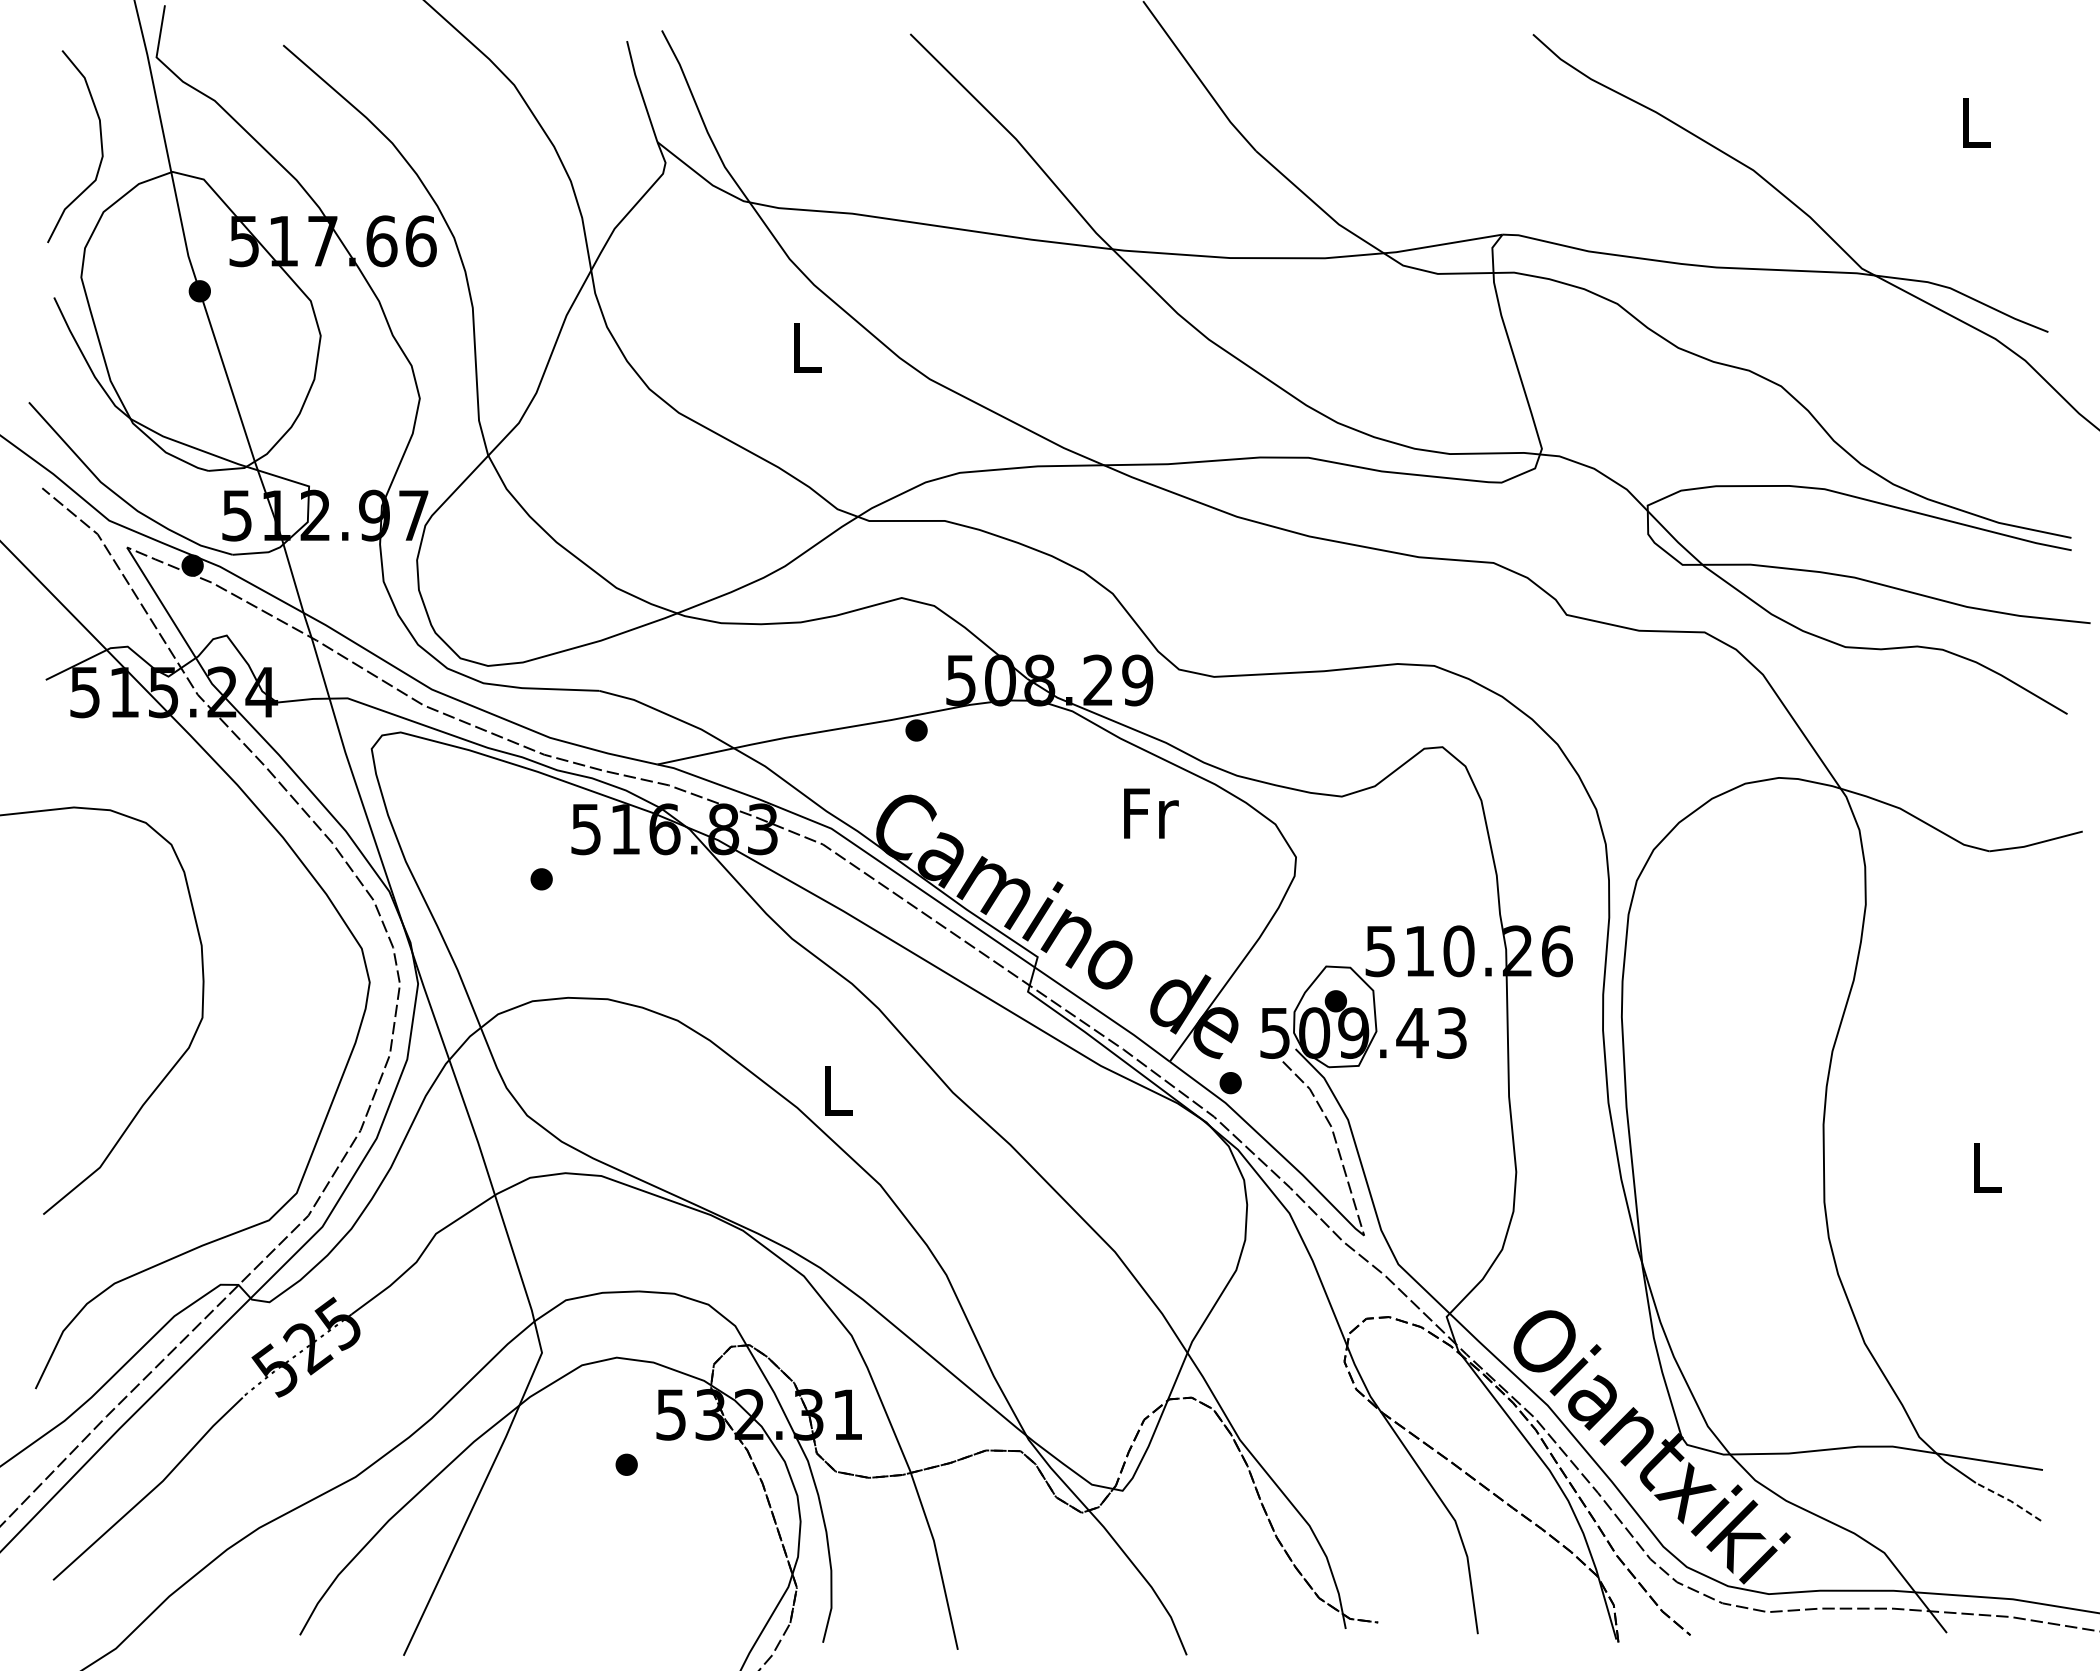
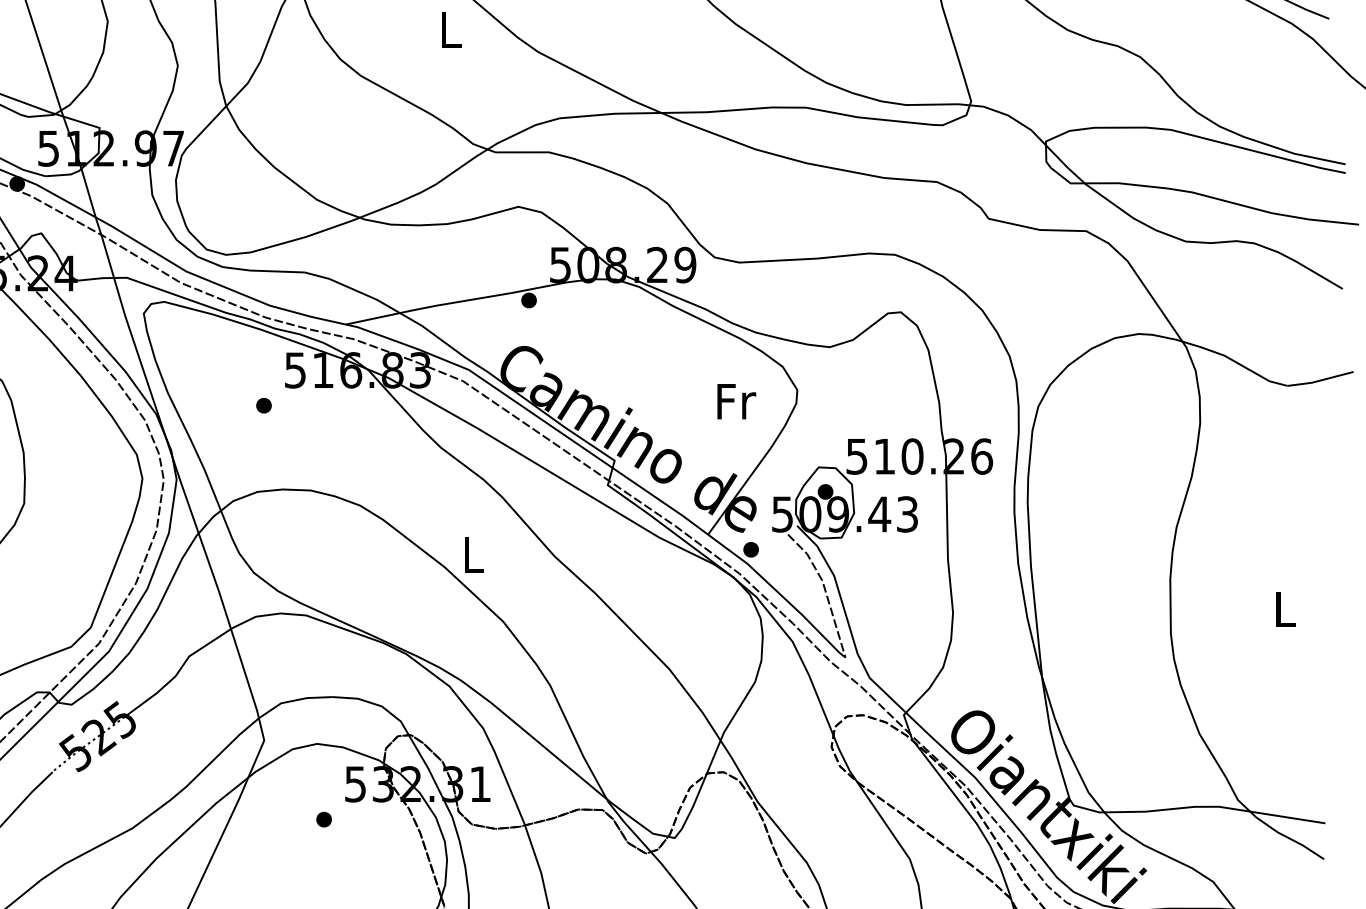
text: (1151, 813) -> (736, 401), moved
line: (2009, 1500) -> (1301, 844), dashed -> solid

